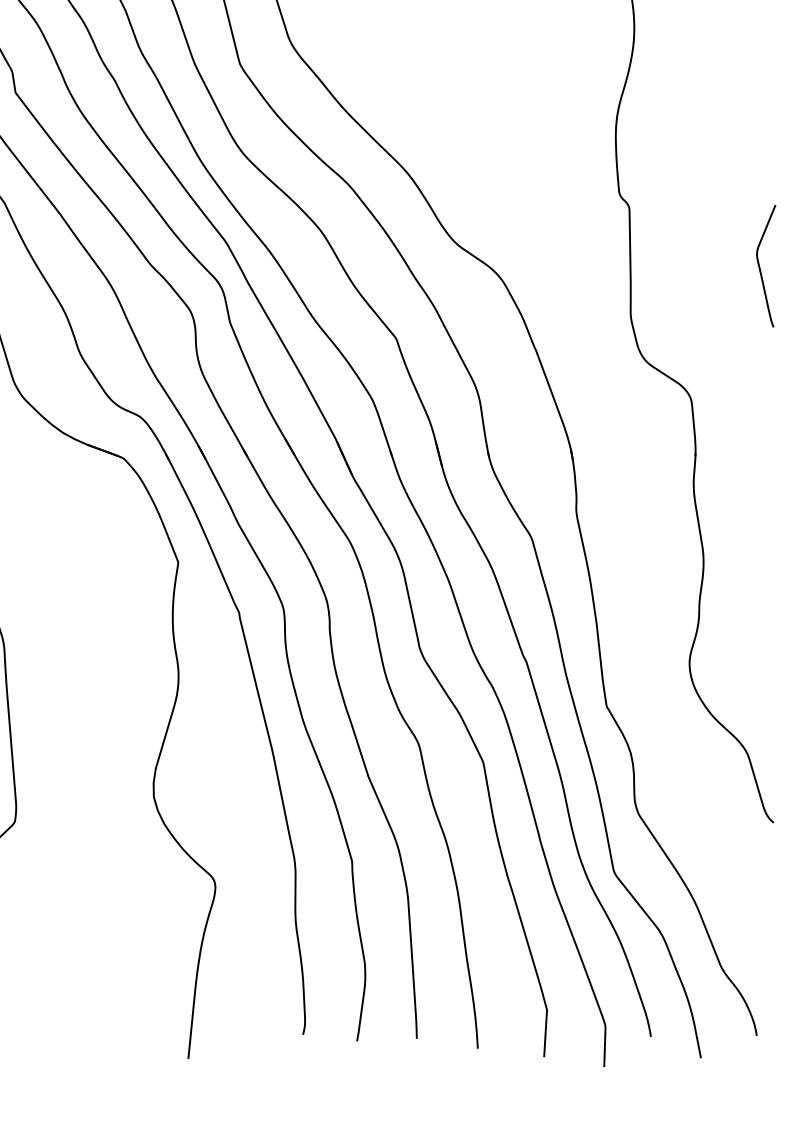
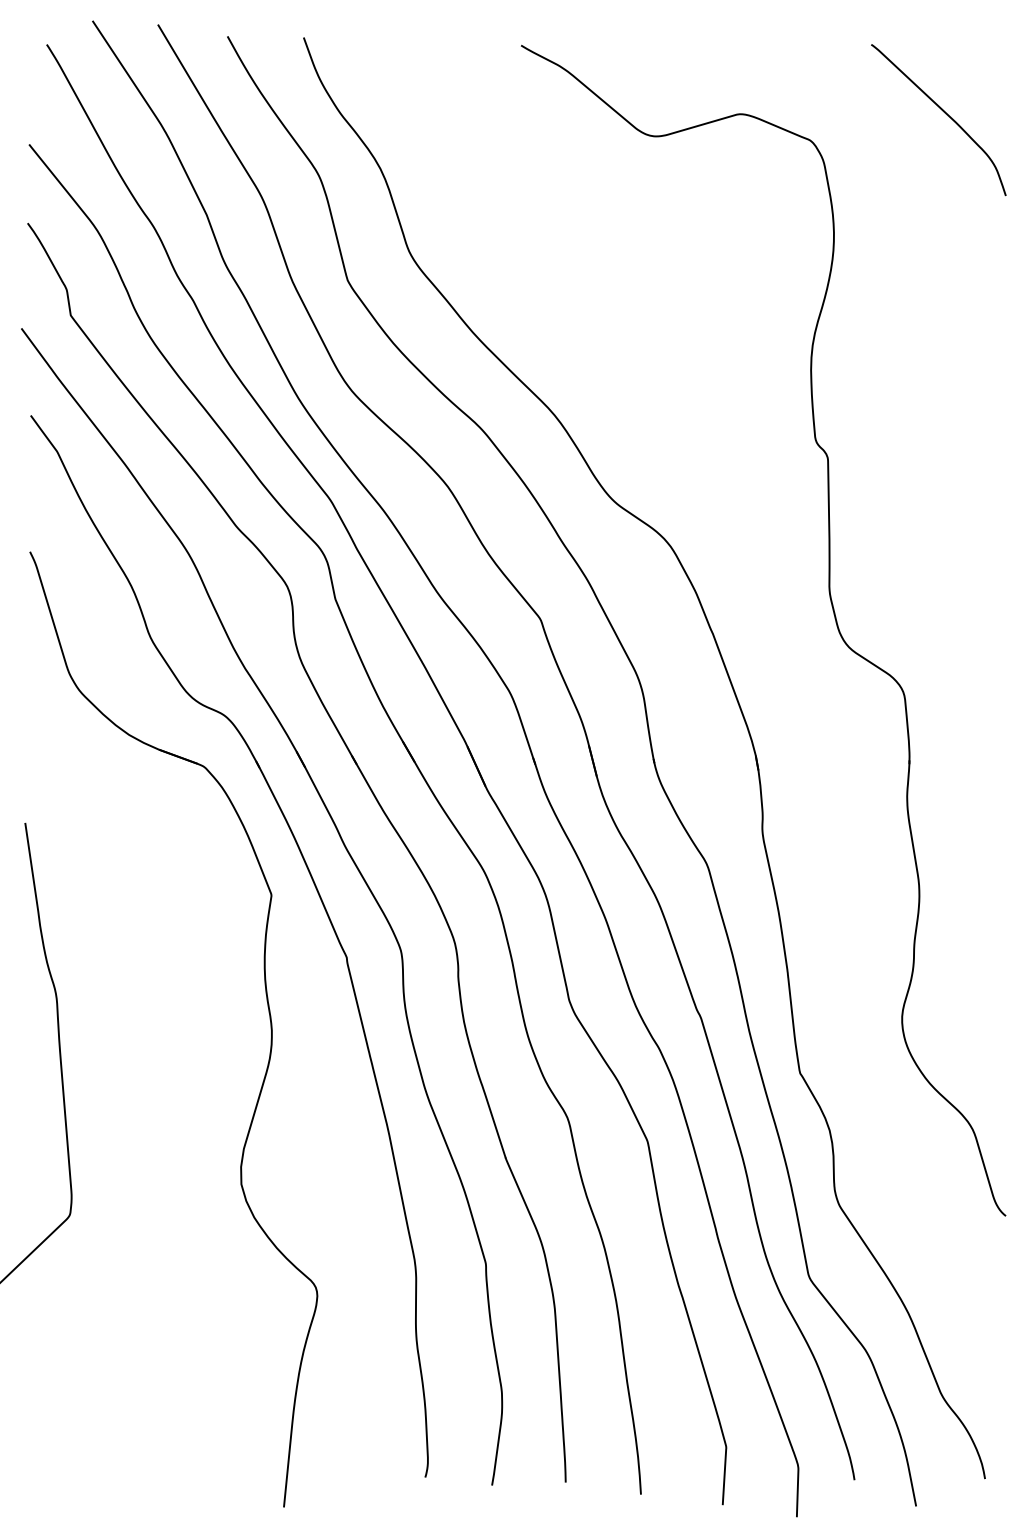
curve: (760, 267) -> (989, 531), removed

